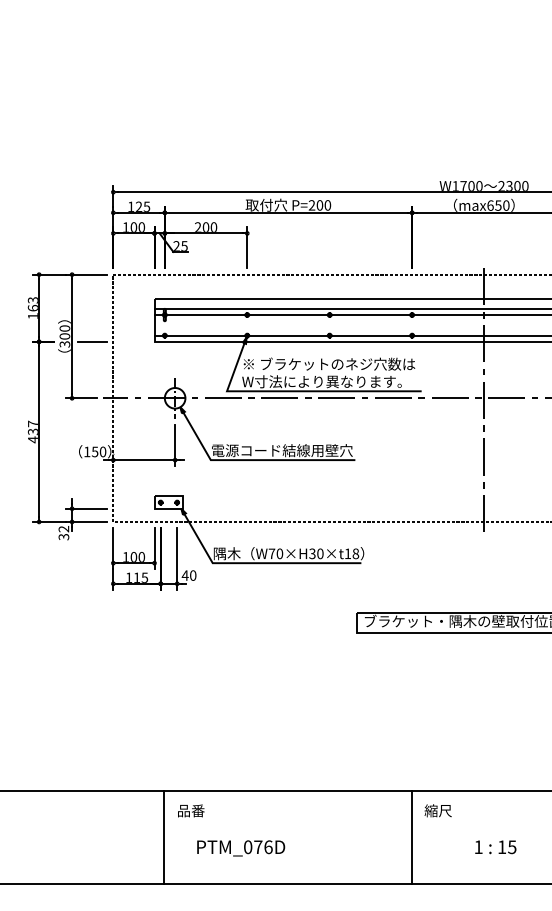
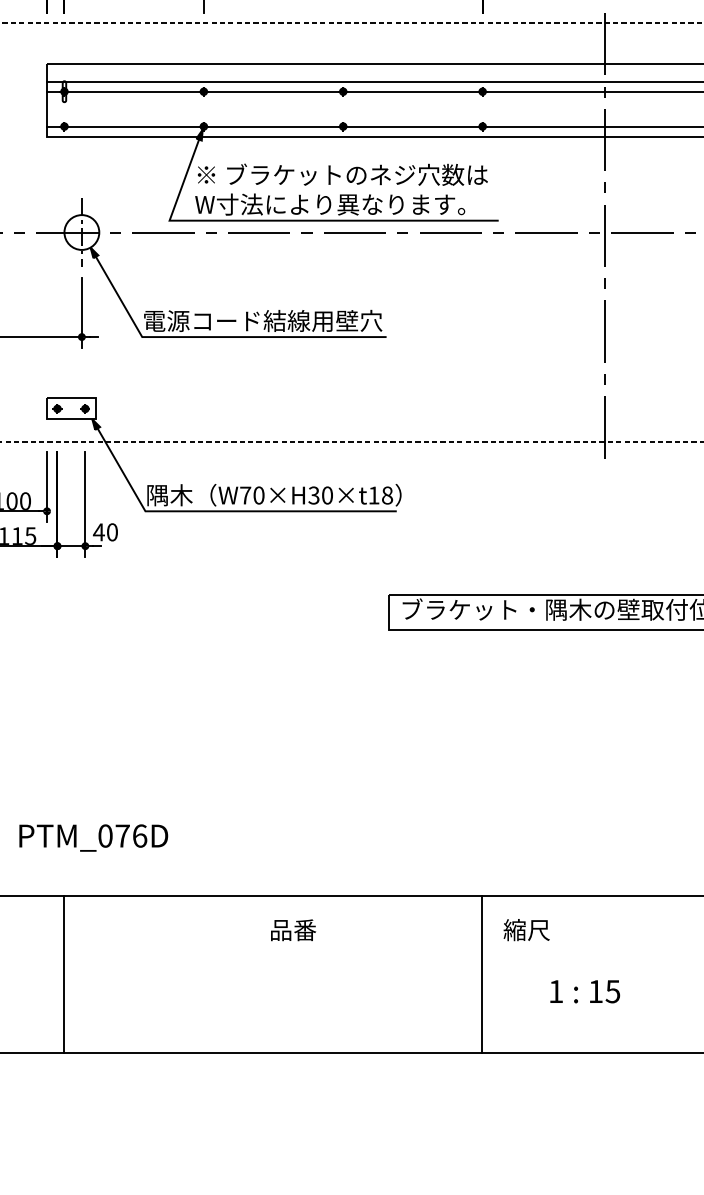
text: (191, 810) -> (293, 929), moved
text: (495, 847) -> (584, 992), moved
text: (241, 848) -> (94, 838), moved

